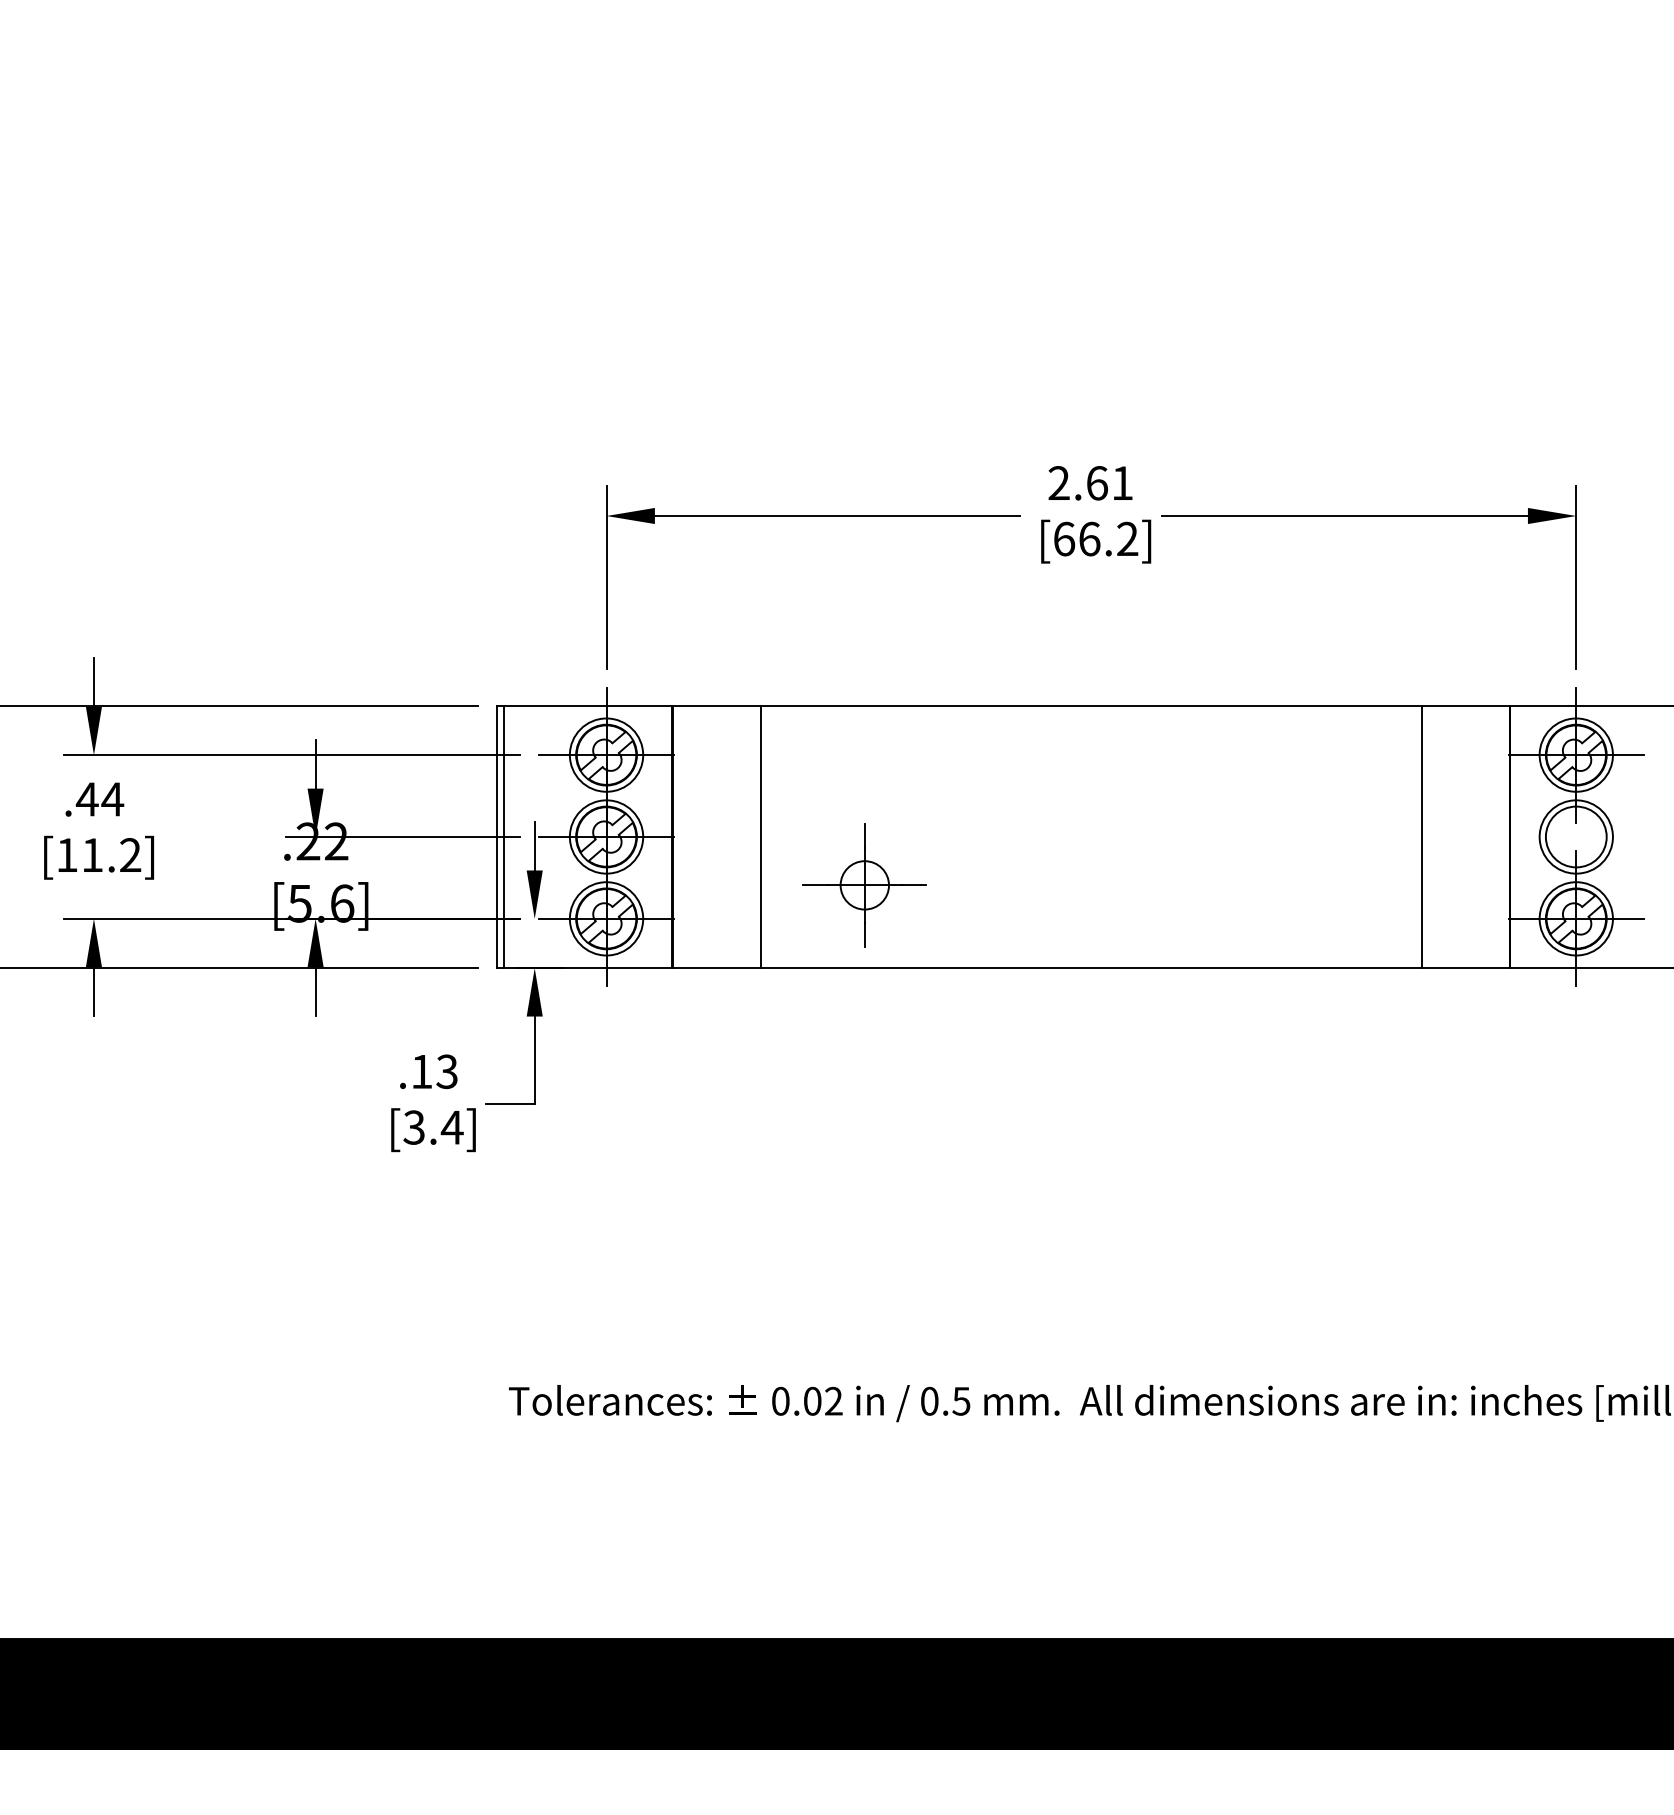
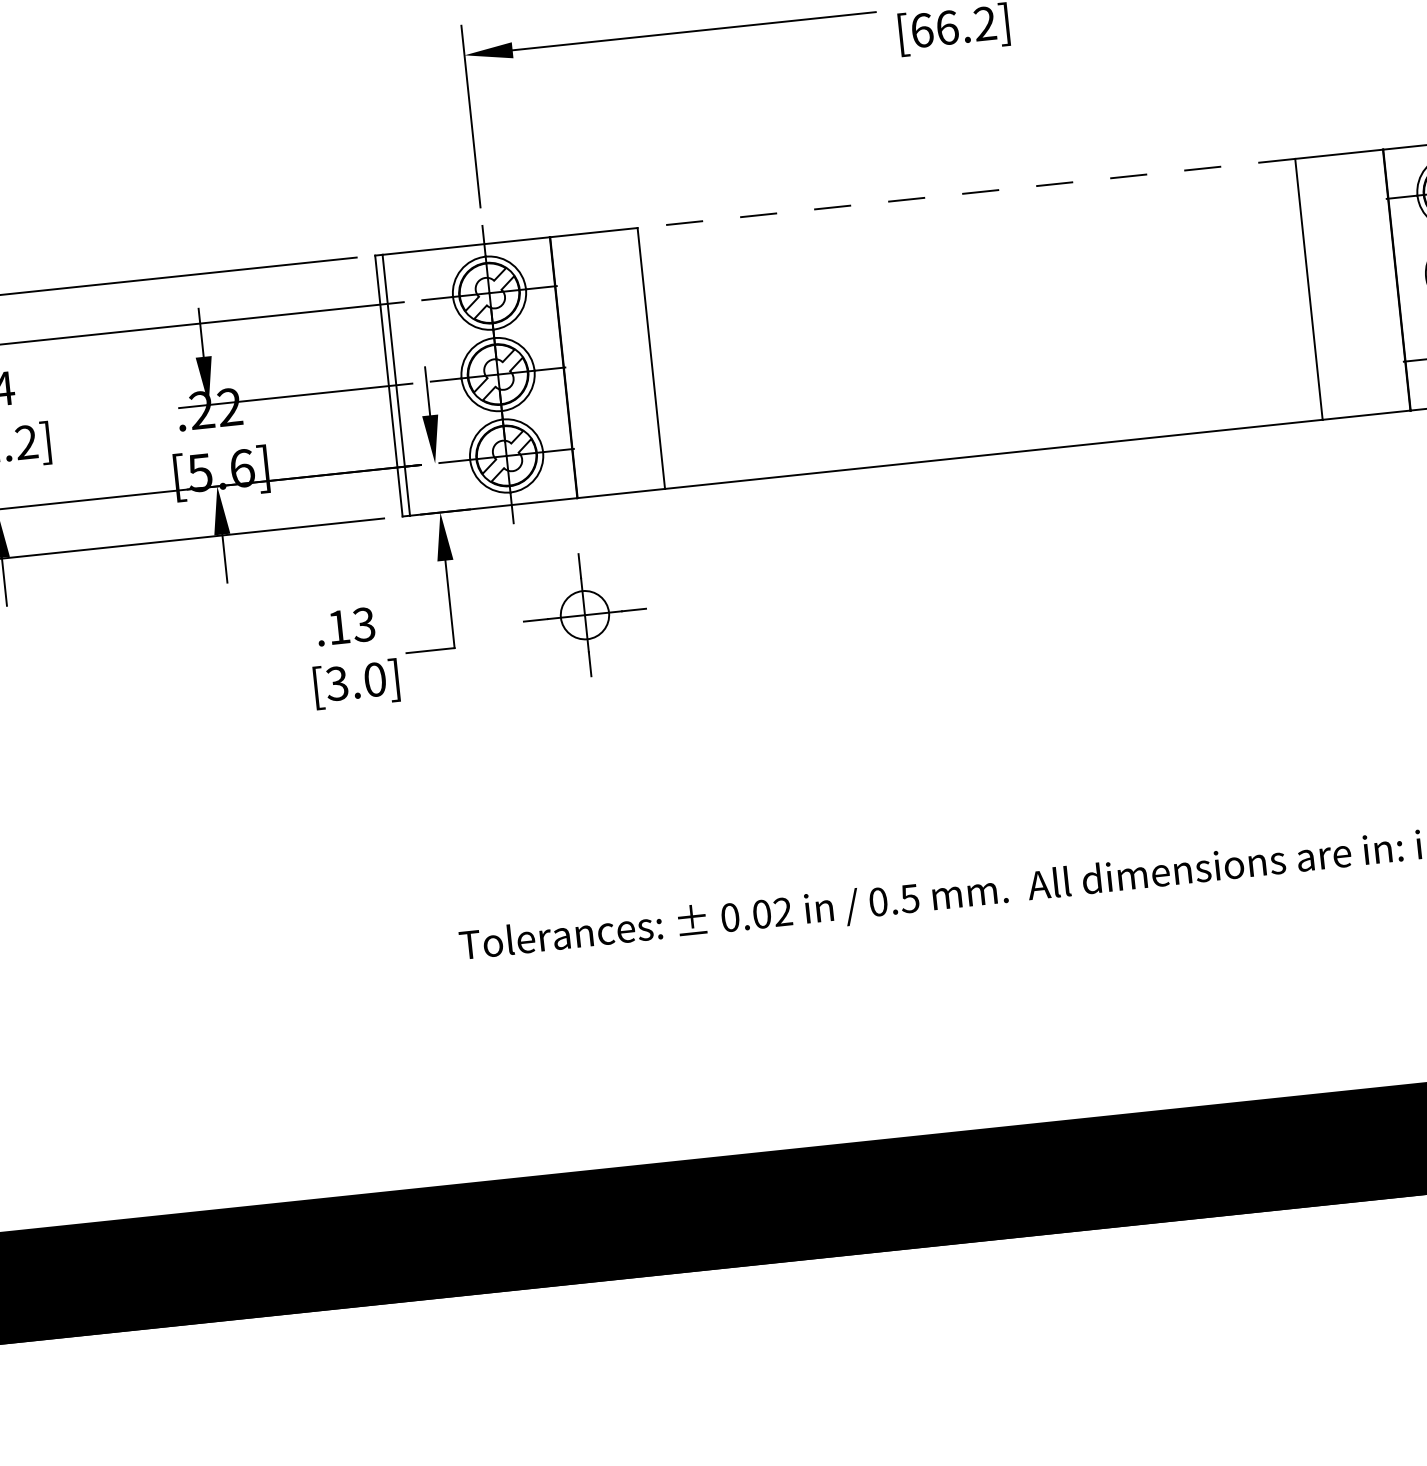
line: (1091, 705) -> (966, 193), solid -> dashed
part: (864, 885) -> (584, 615), moved
text: (451, 1127) -> (374, 679), [3.4] -> [3.0]

